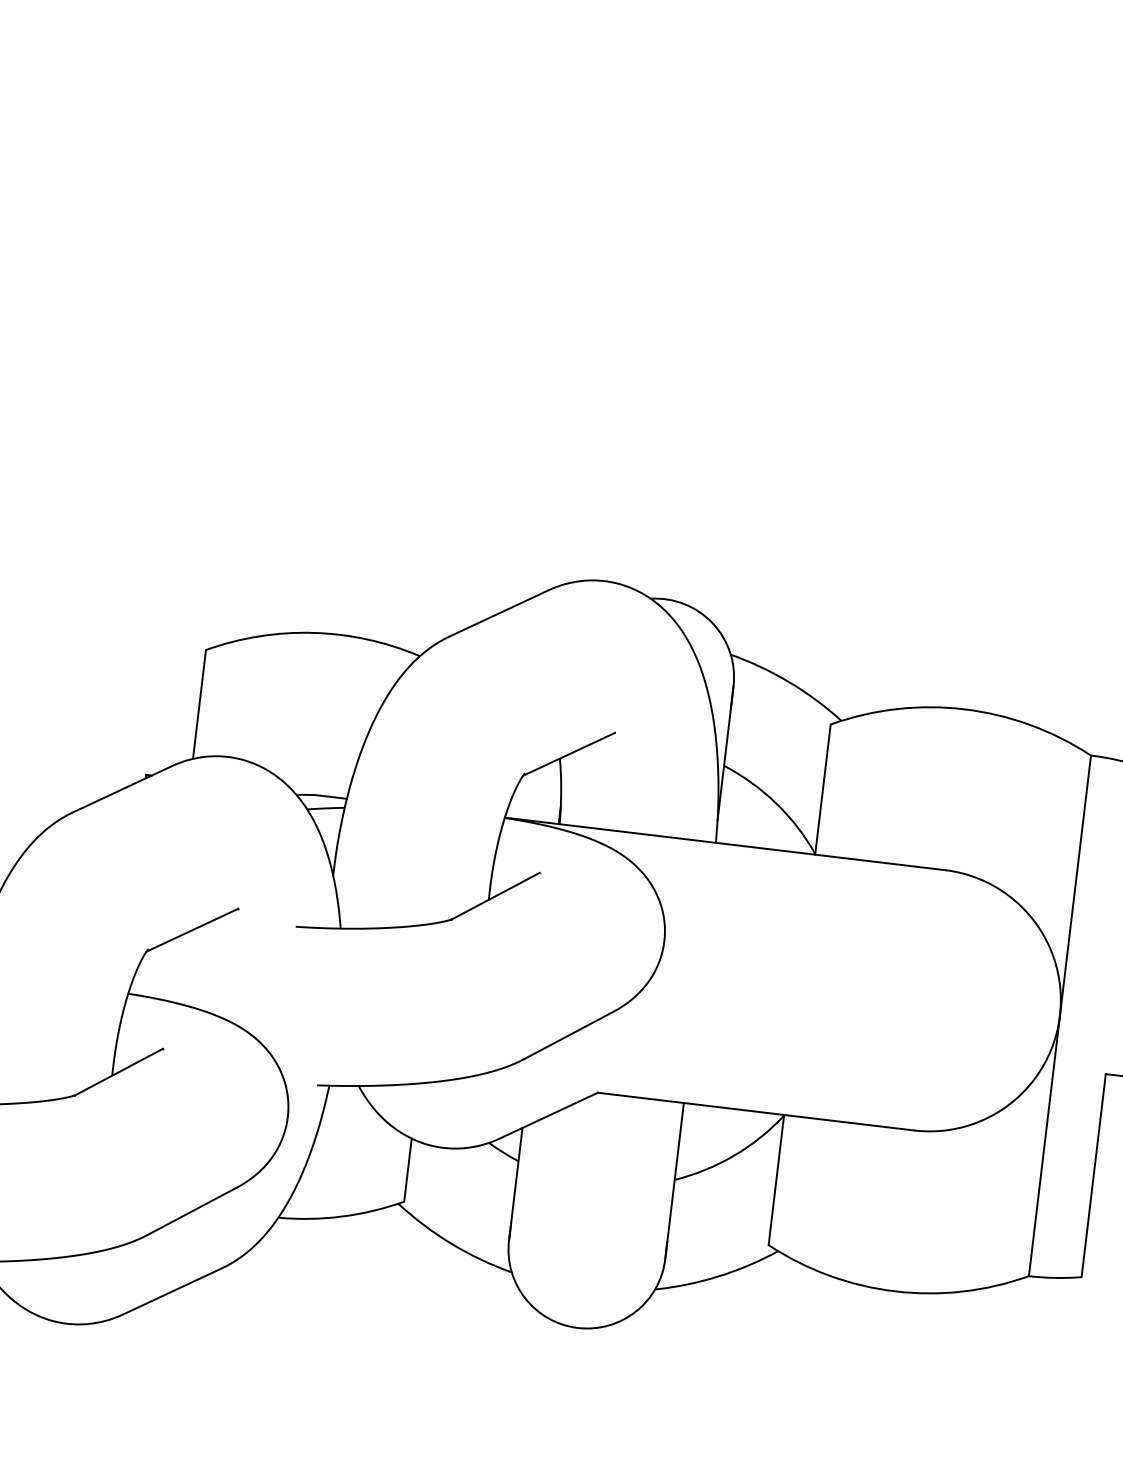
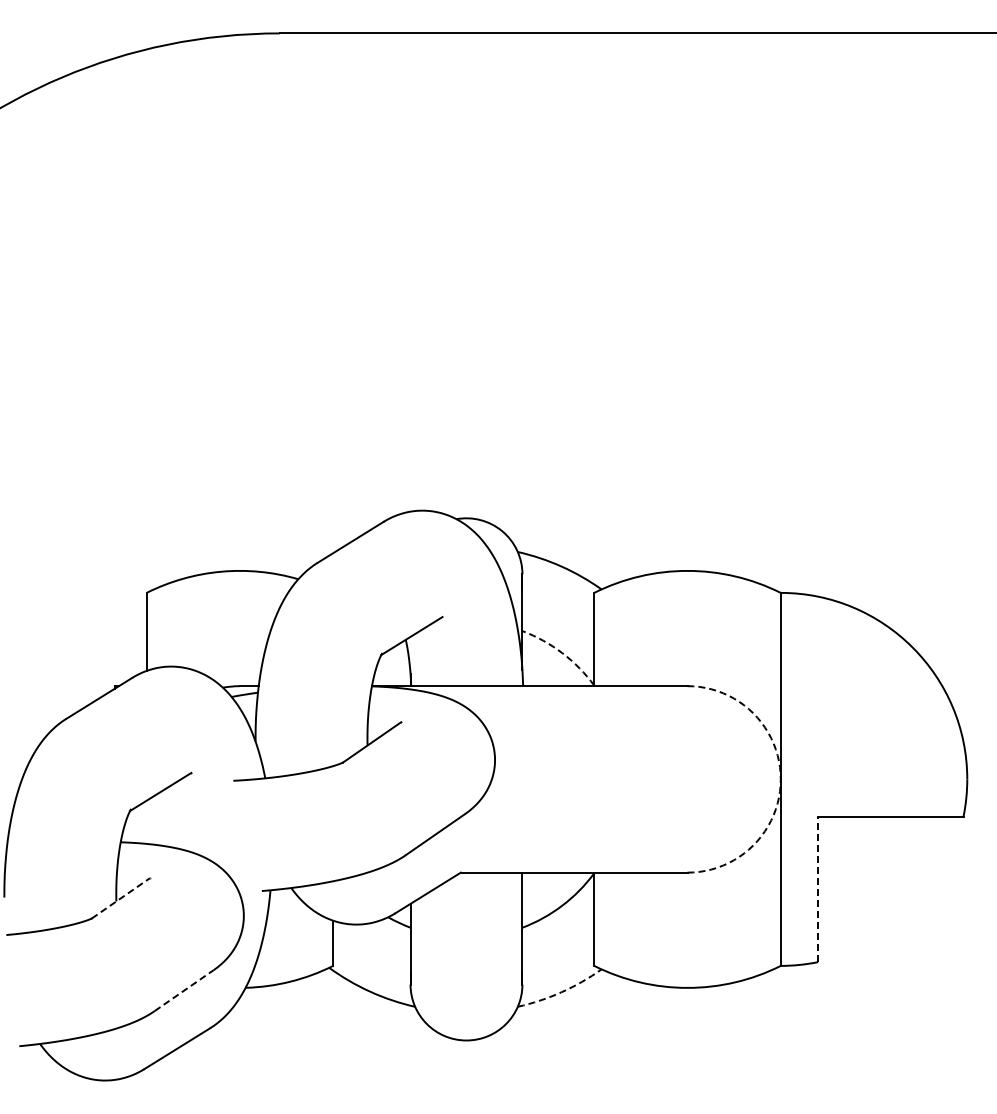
arc: (776, 803) -> (562, 653), solid -> dashed
arc: (1059, 1015) -> (780, 779), solid -> dashed
line: (119, 1072) -> (121, 898), solid -> dashed
line: (1094, 1175) -> (818, 889), solid -> dashed
line: (192, 1211) -> (184, 990), solid -> dashed
arc: (718, 1276) -> (561, 992), solid -> dashed

